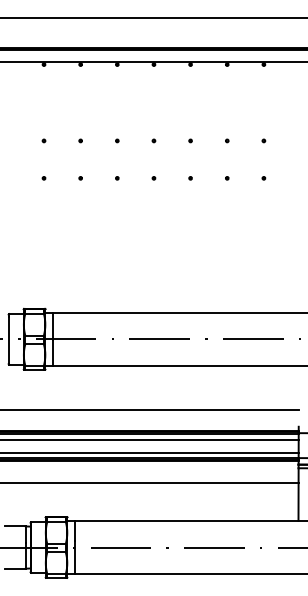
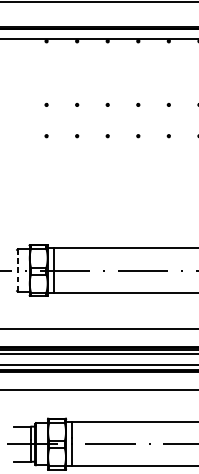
line: (9, 341) -> (17, 272), solid -> dashed

